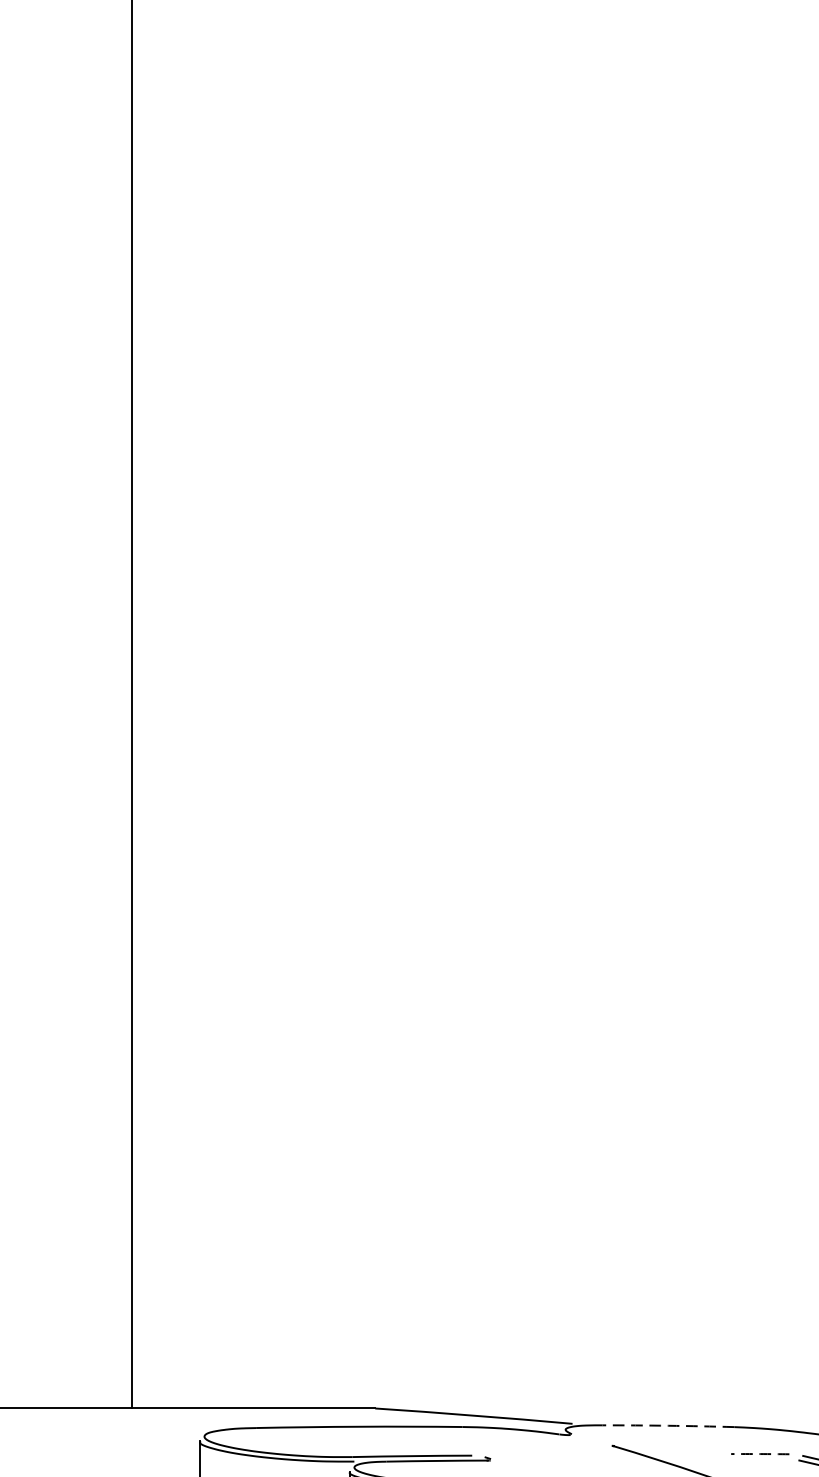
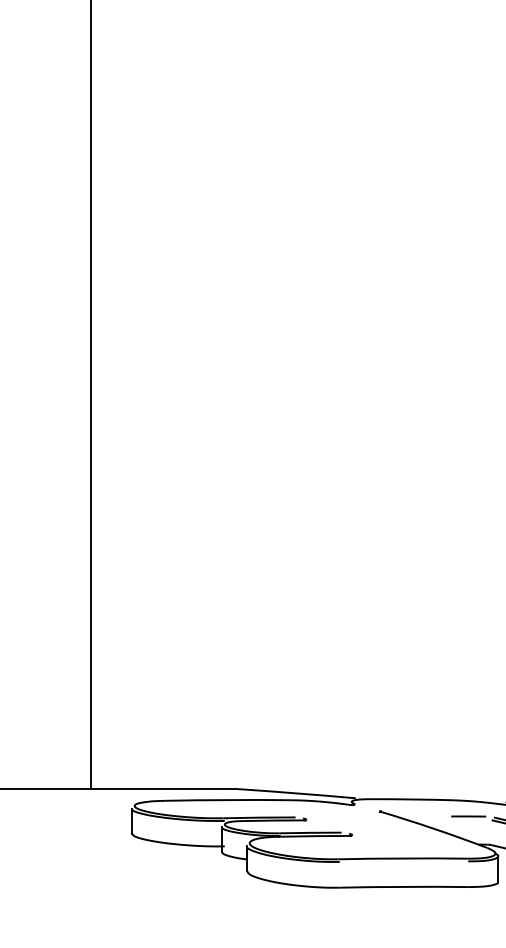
arc: (668, 1425) -> (413, 799), dashed -> solid
arc: (759, 1454) -> (468, 816), dashed -> solid

